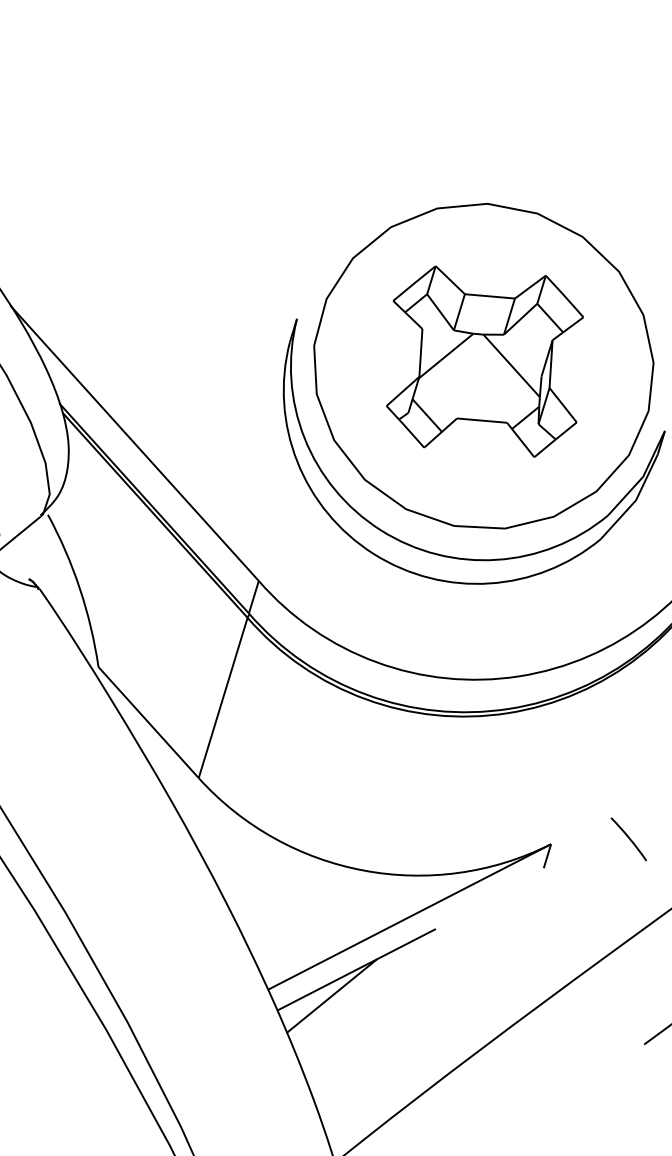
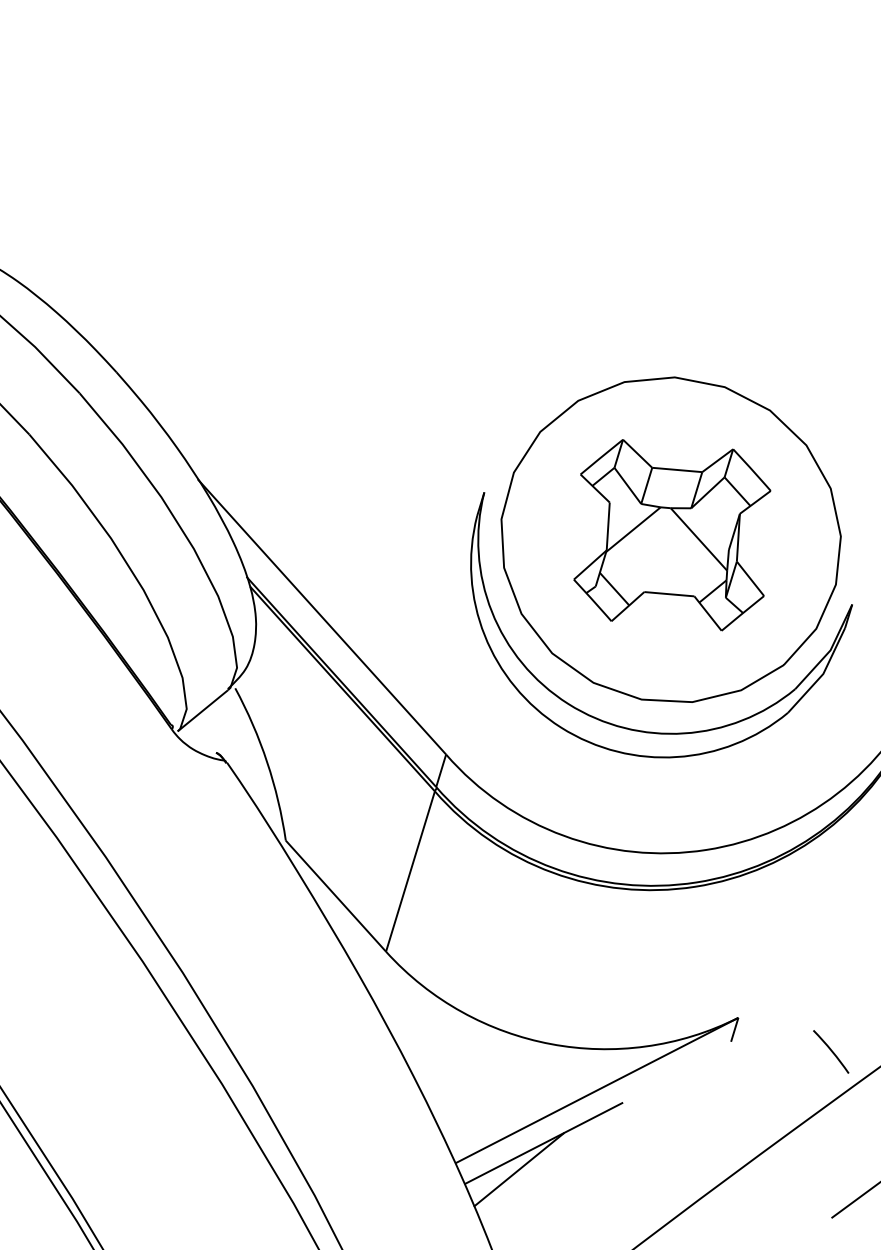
curve: (629, 838) -> (831, 1051), moved

